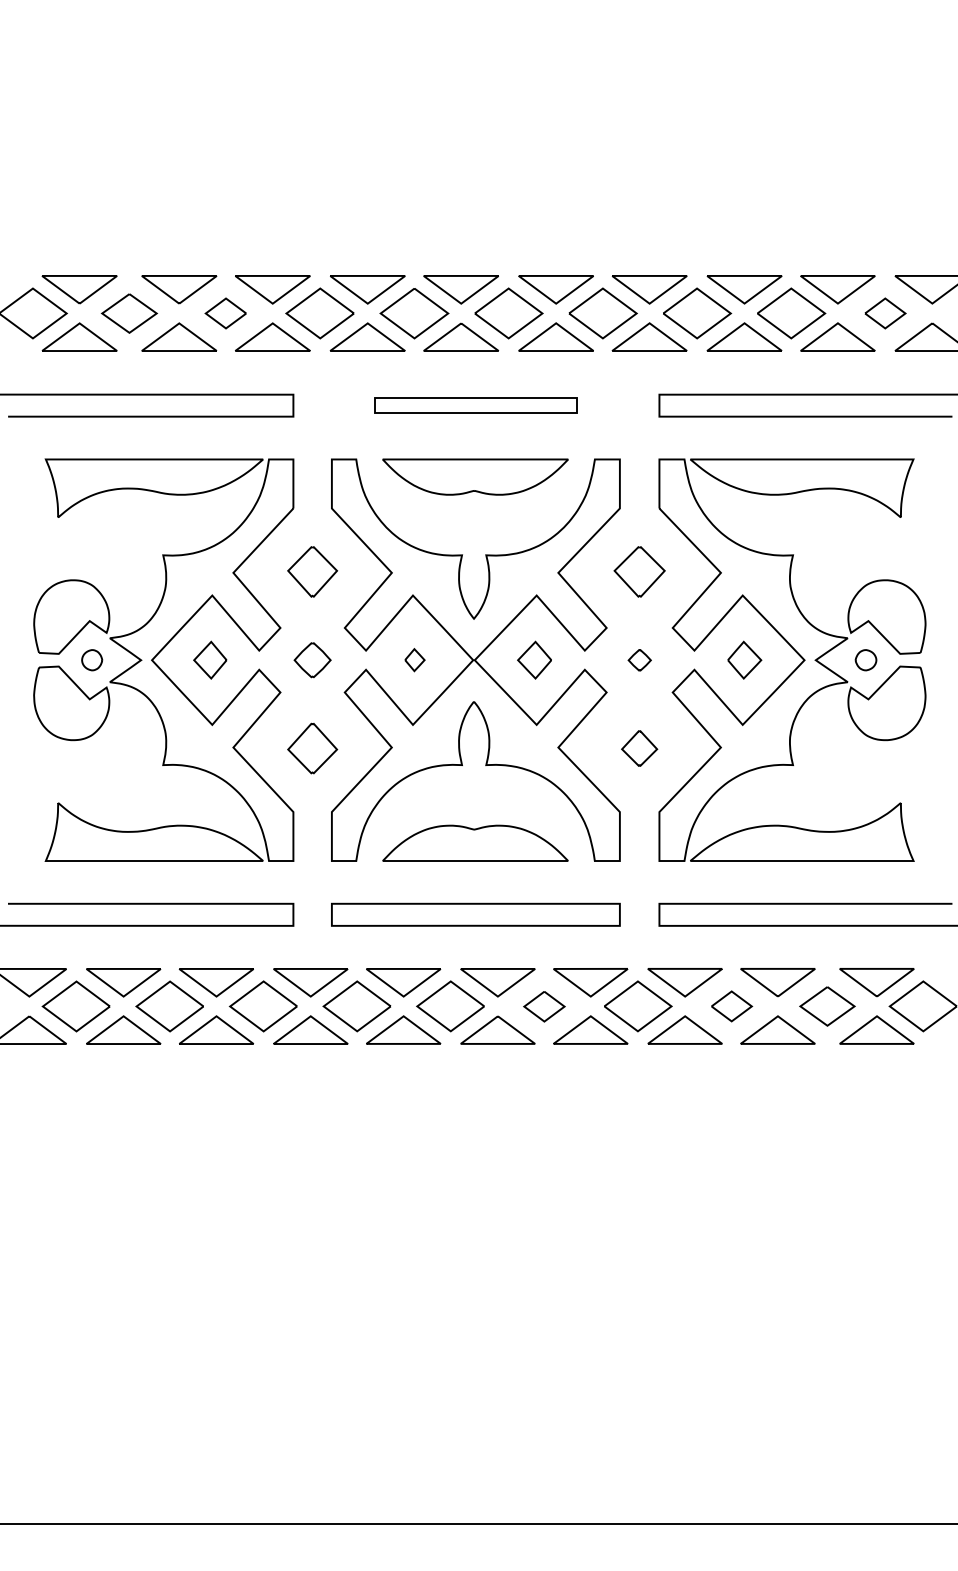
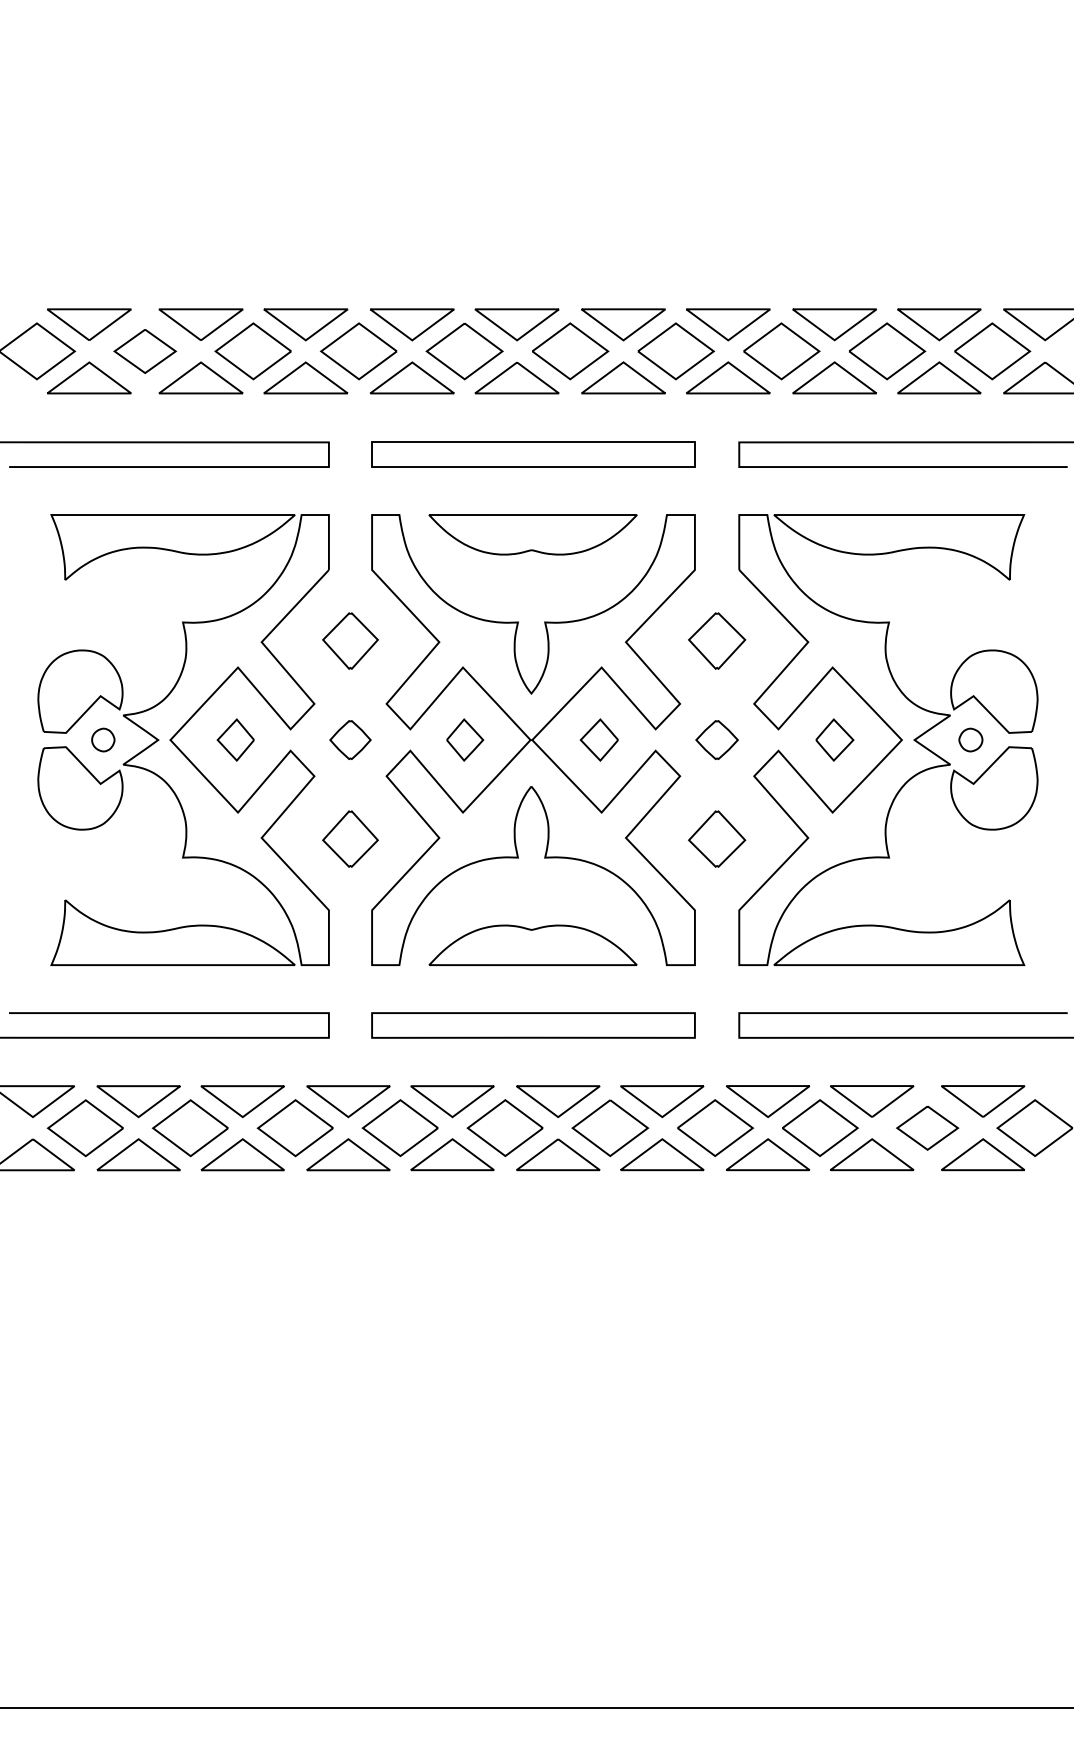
part: (225, 313) -> (252, 351), size x1.67
part: (885, 313) -> (992, 351), size x1.67
part: (475, 405) -> (533, 454), size x1.43
part: (414, 659) -> (464, 739), size x1.67
part: (639, 660) -> (716, 740), size x1.67
part: (639, 748) -> (716, 839), size x1.43
part: (544, 1006) -> (610, 1128), size x1.67
part: (731, 1006) -> (820, 1128), size x1.67

